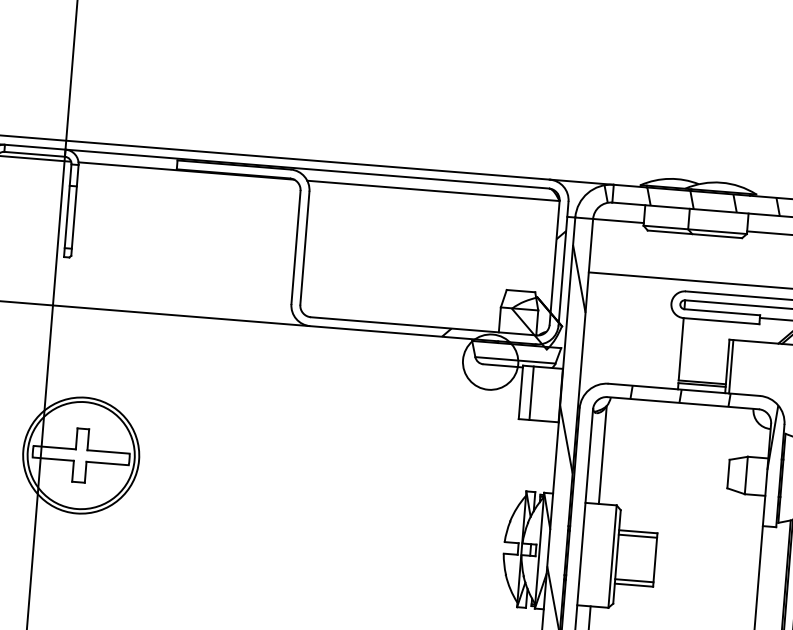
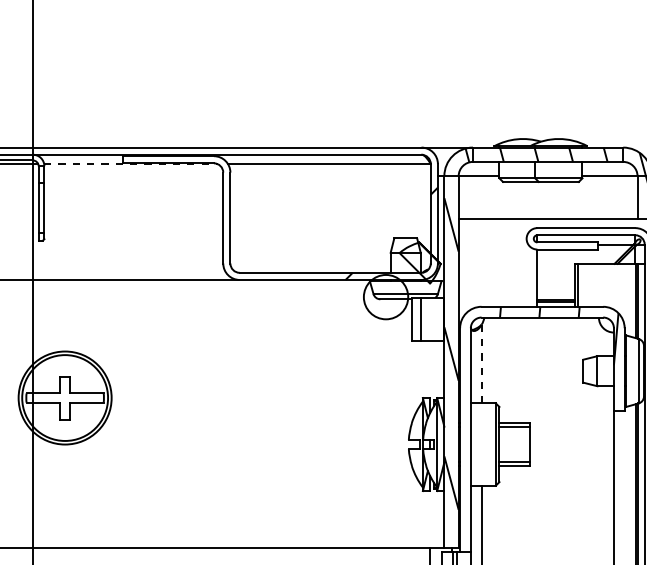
line: (185, 171) -> (130, 164), solid -> dashed
line: (602, 455) -> (481, 364), solid -> dashed

